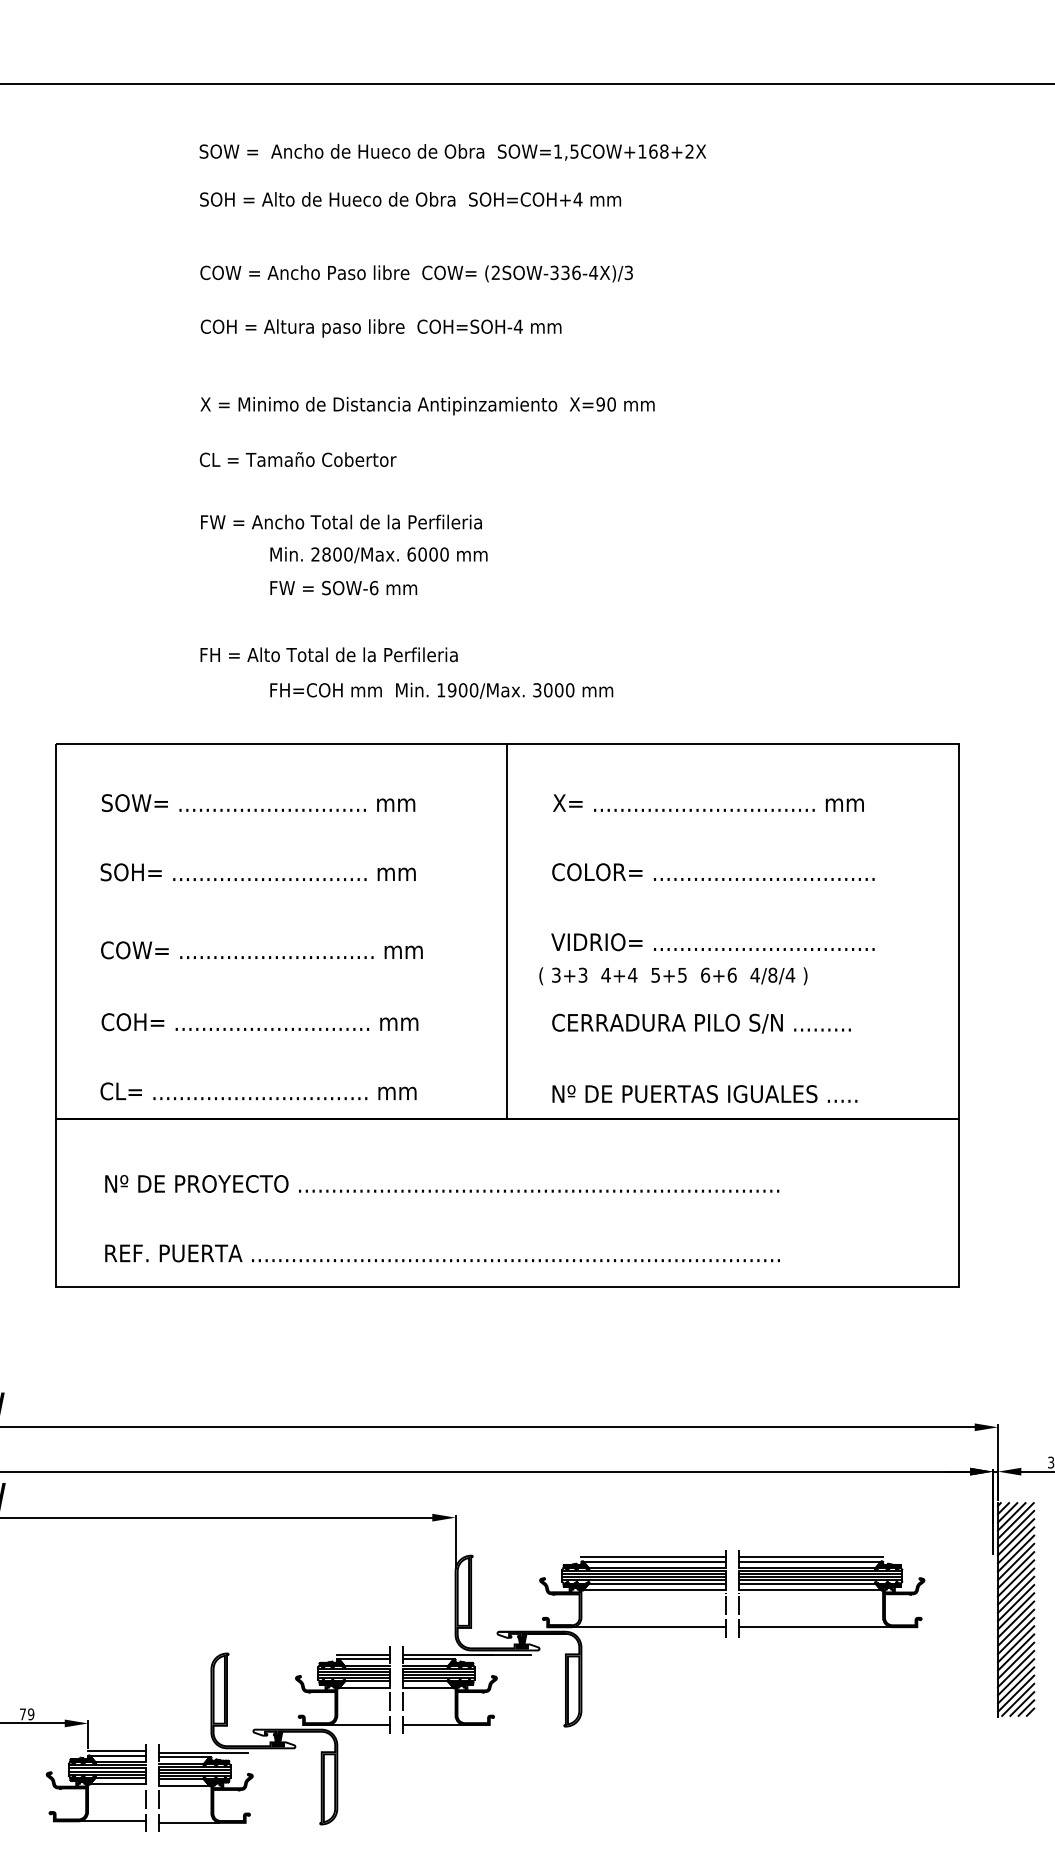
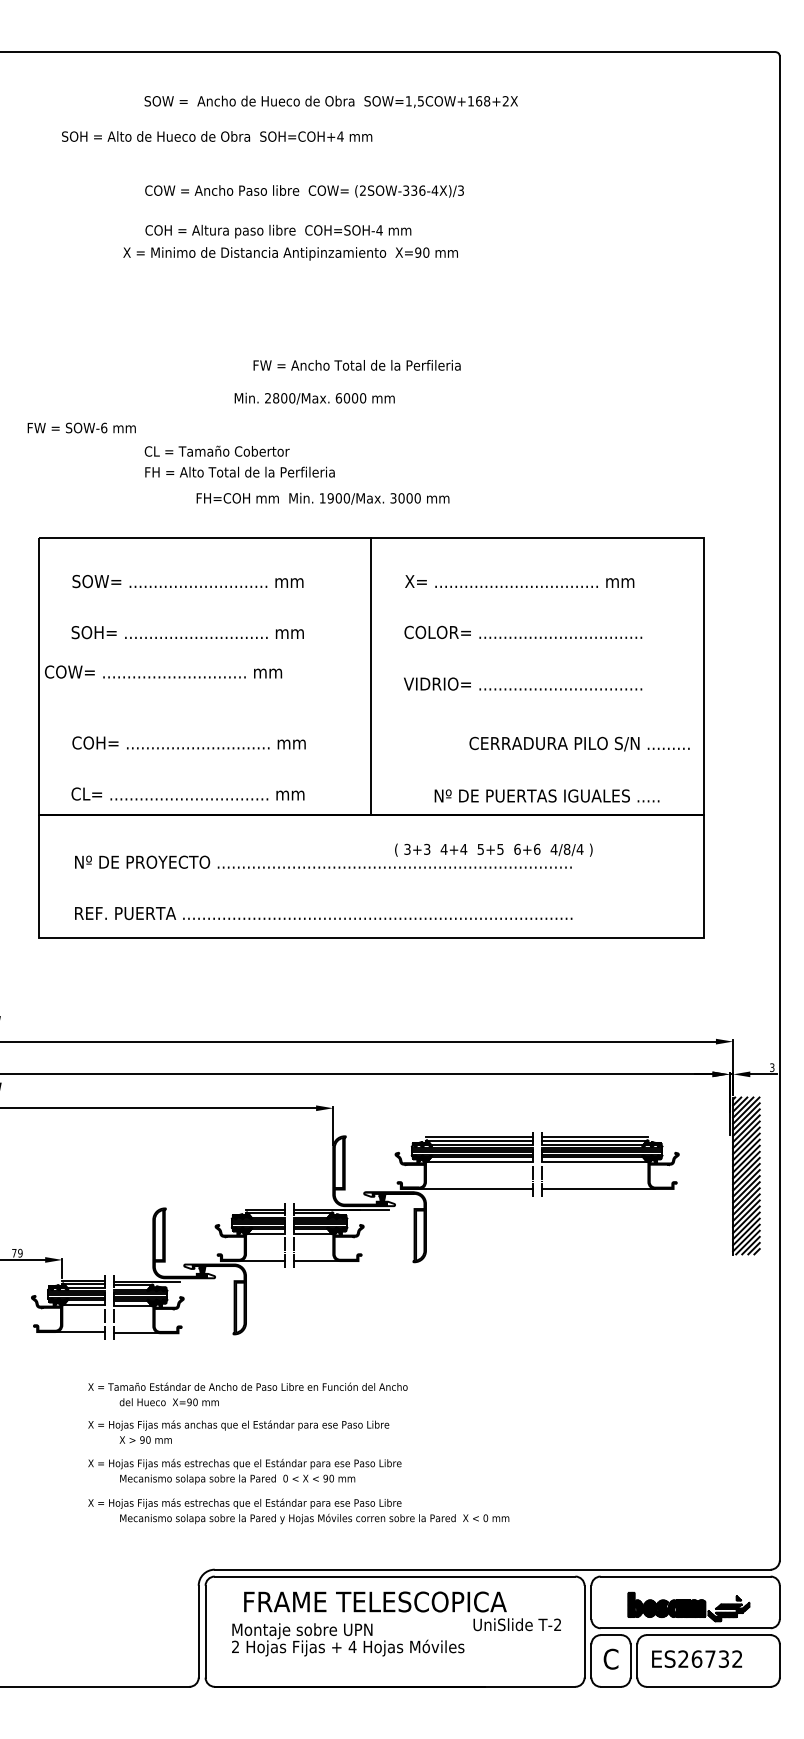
text: (411, 199) -> (217, 136), moved
text: (427, 405) -> (290, 253), moved
text: (297, 458) -> (216, 450), moved
text: (340, 522) -> (356, 365), moved
text: (378, 554) -> (314, 398), moved
text: (343, 587) -> (81, 427), moved
text: (261, 949) -> (163, 671), moved
text: (672, 975) -> (493, 849), moved
text: (701, 1022) -> (579, 743), moved
text: (704, 1093) -> (546, 795), moved

